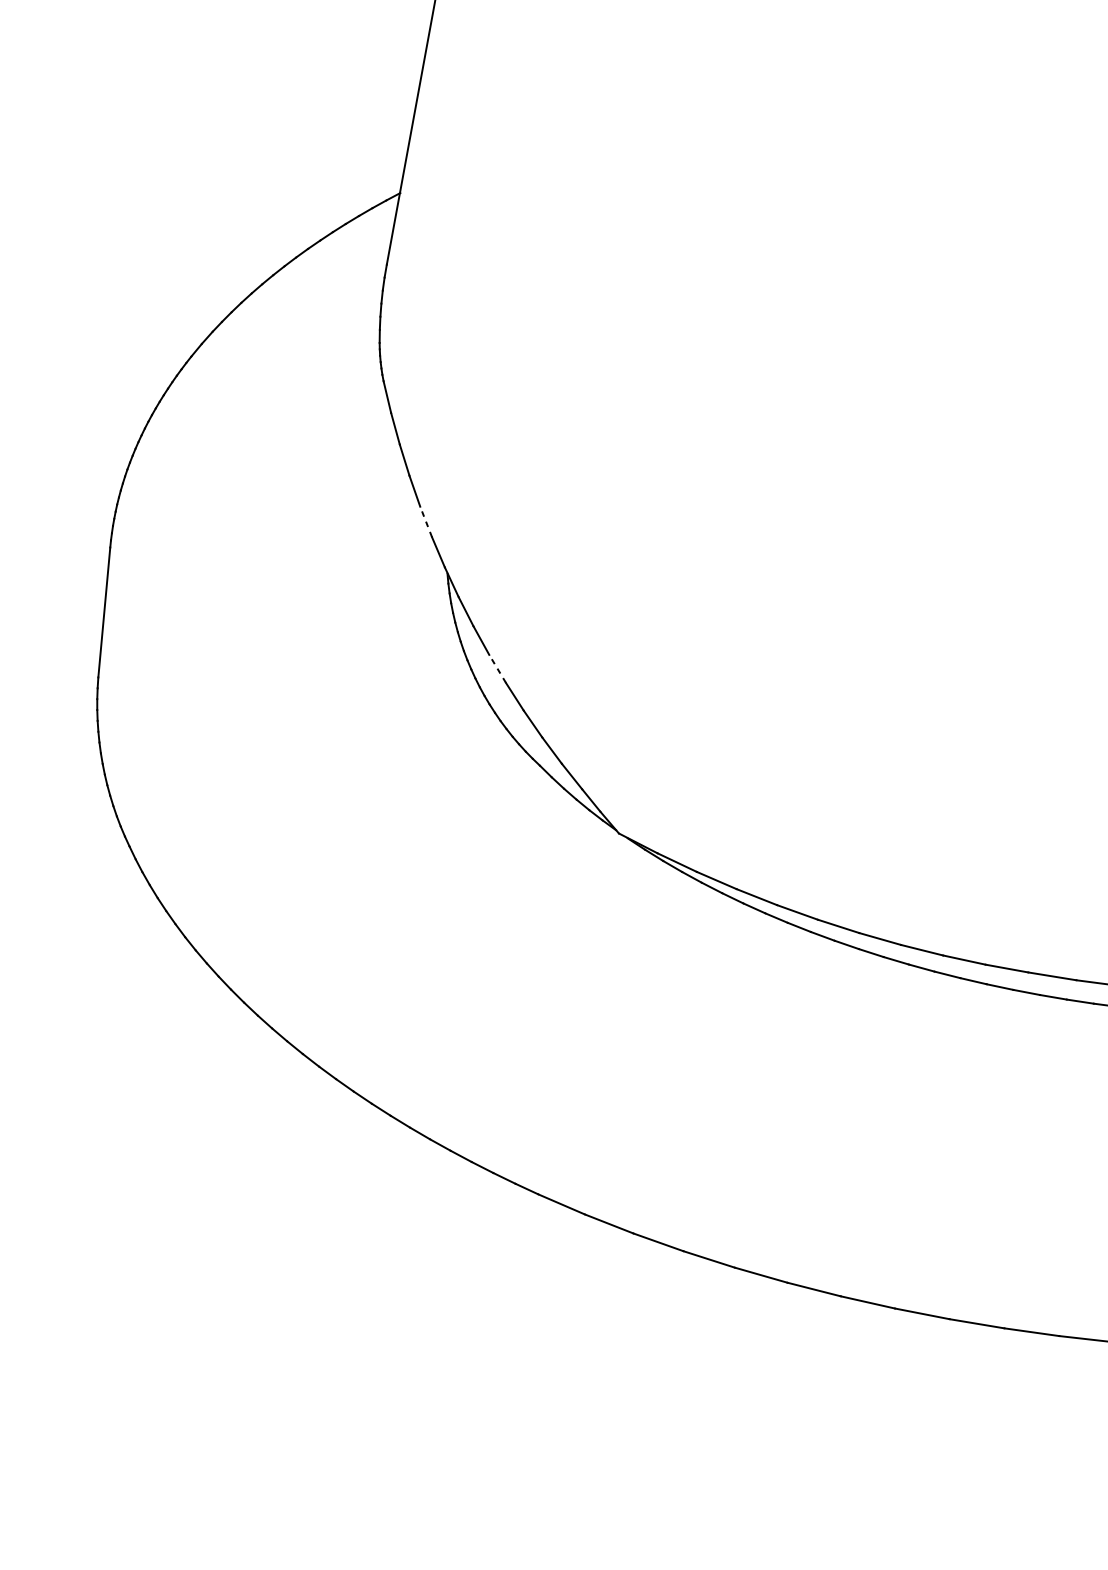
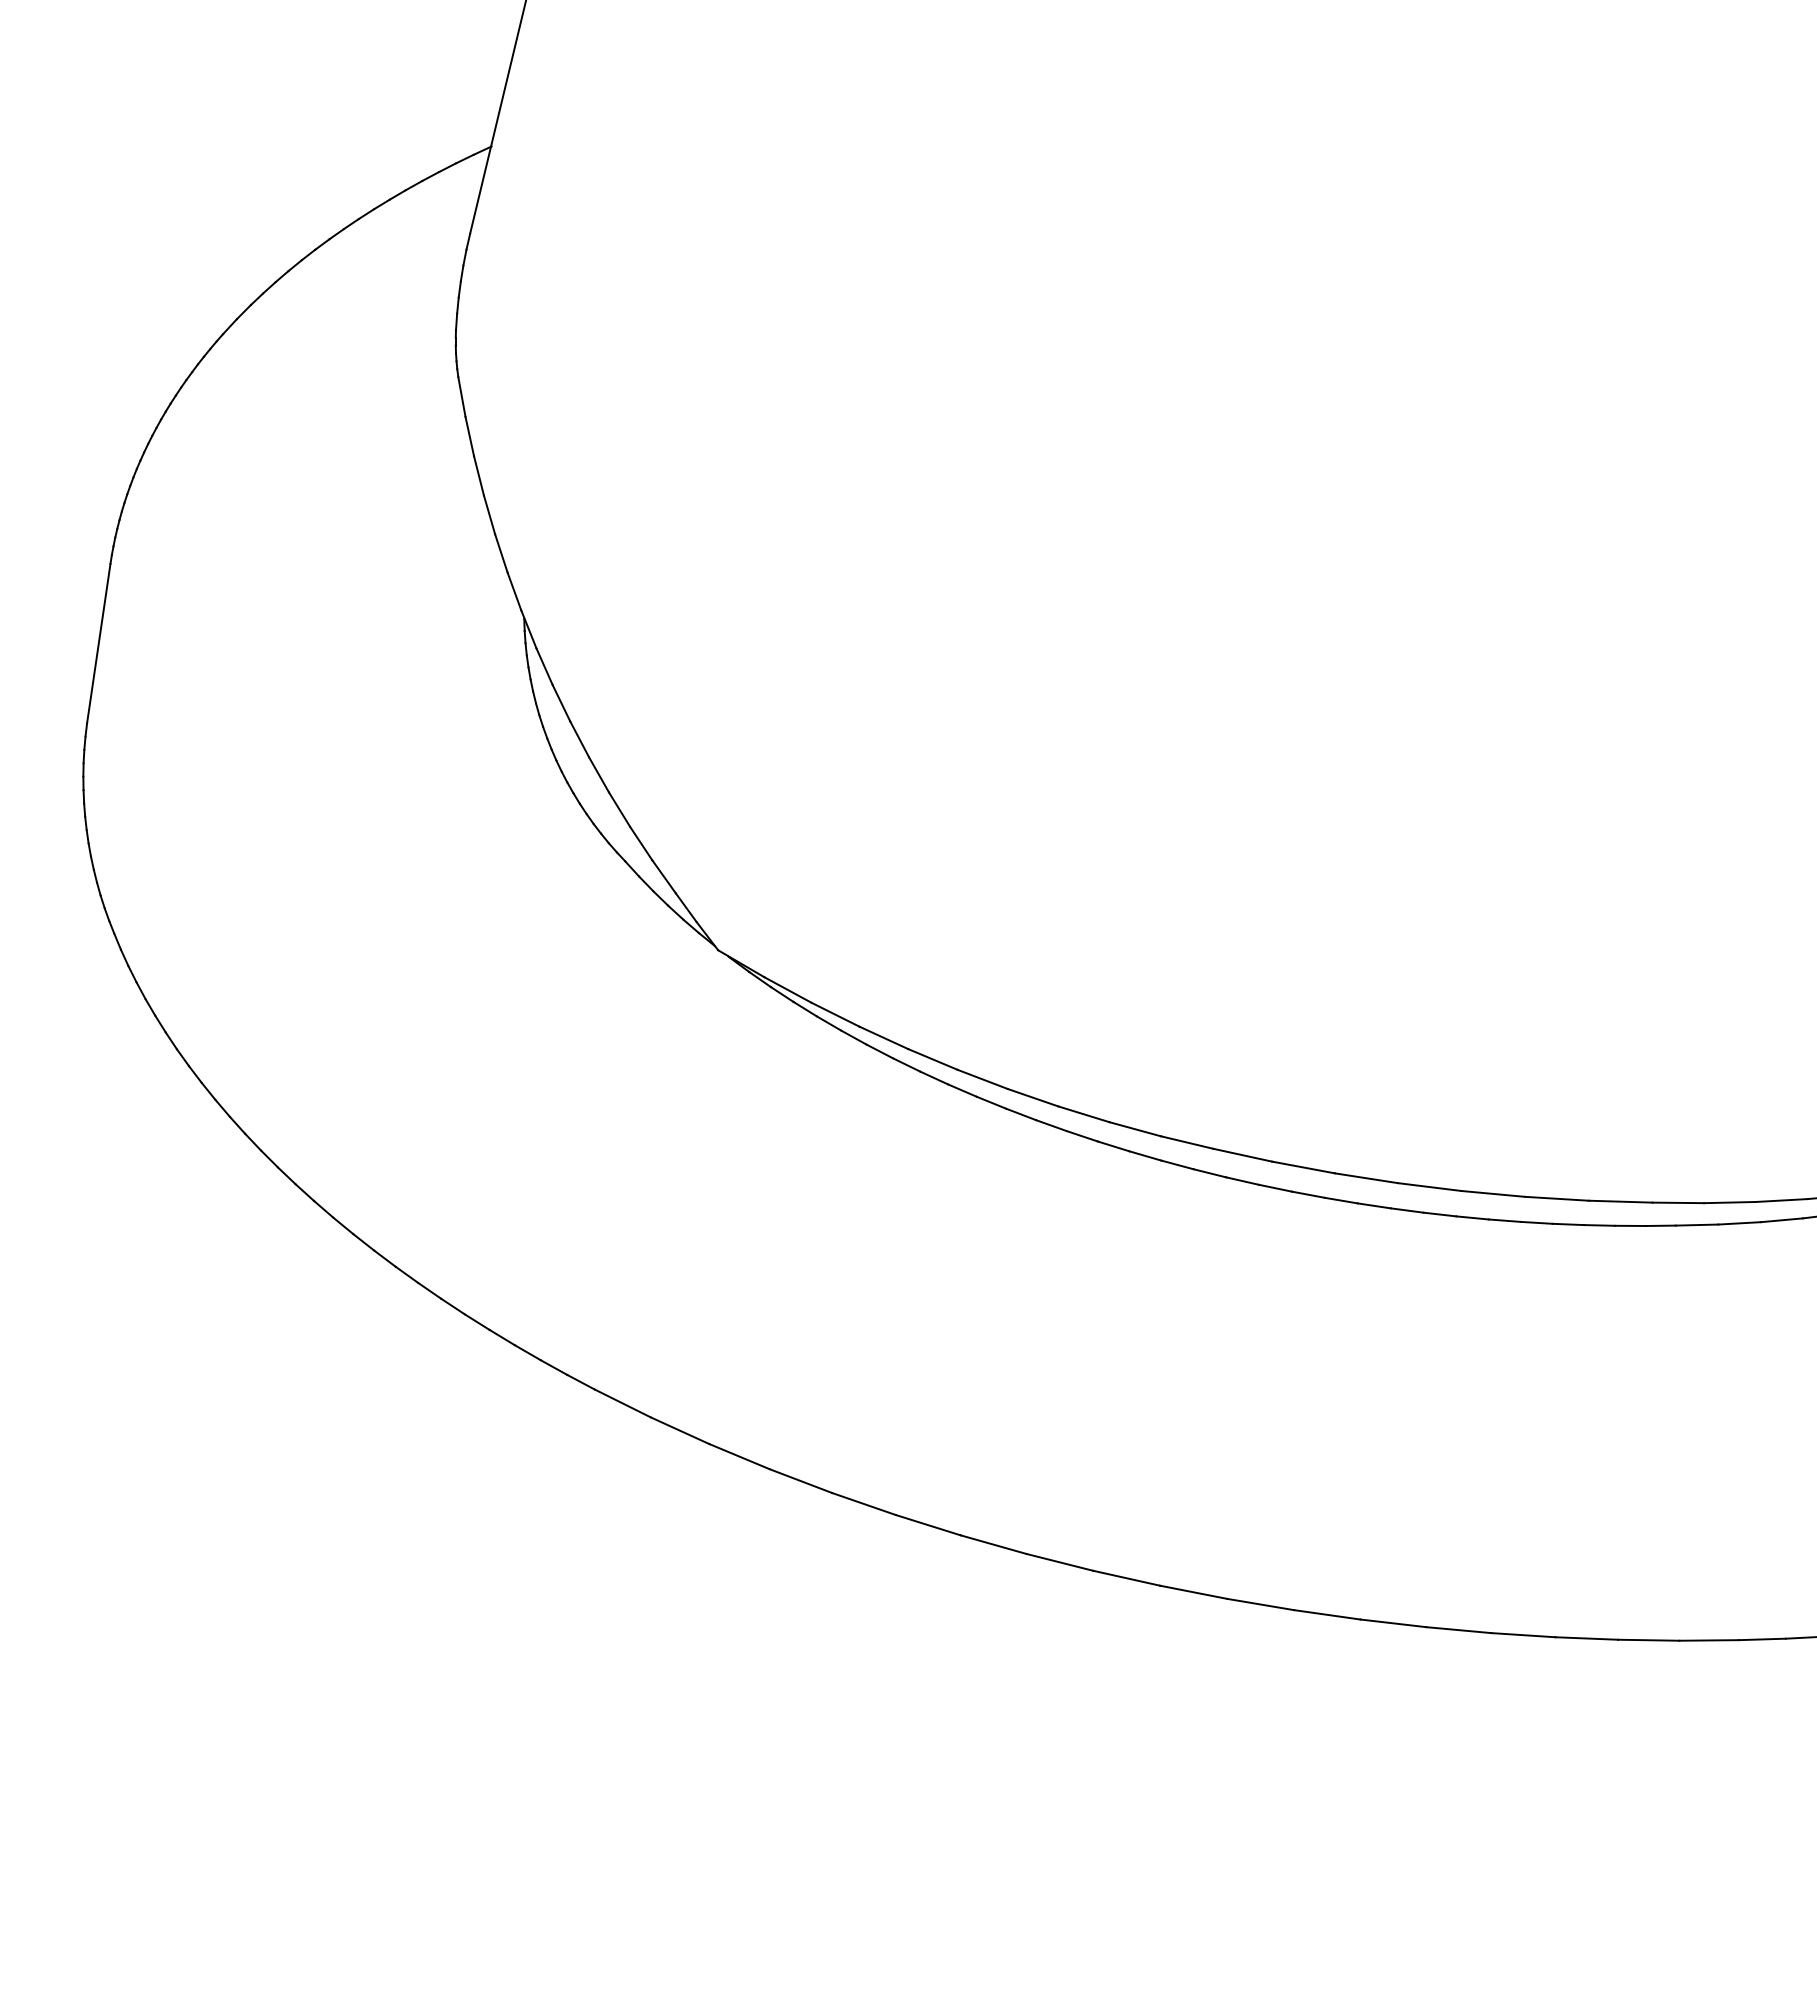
line: (426, 521) -> (501, 553), dashed -> solid
line: (497, 668) -> (579, 738), dashed -> solid

